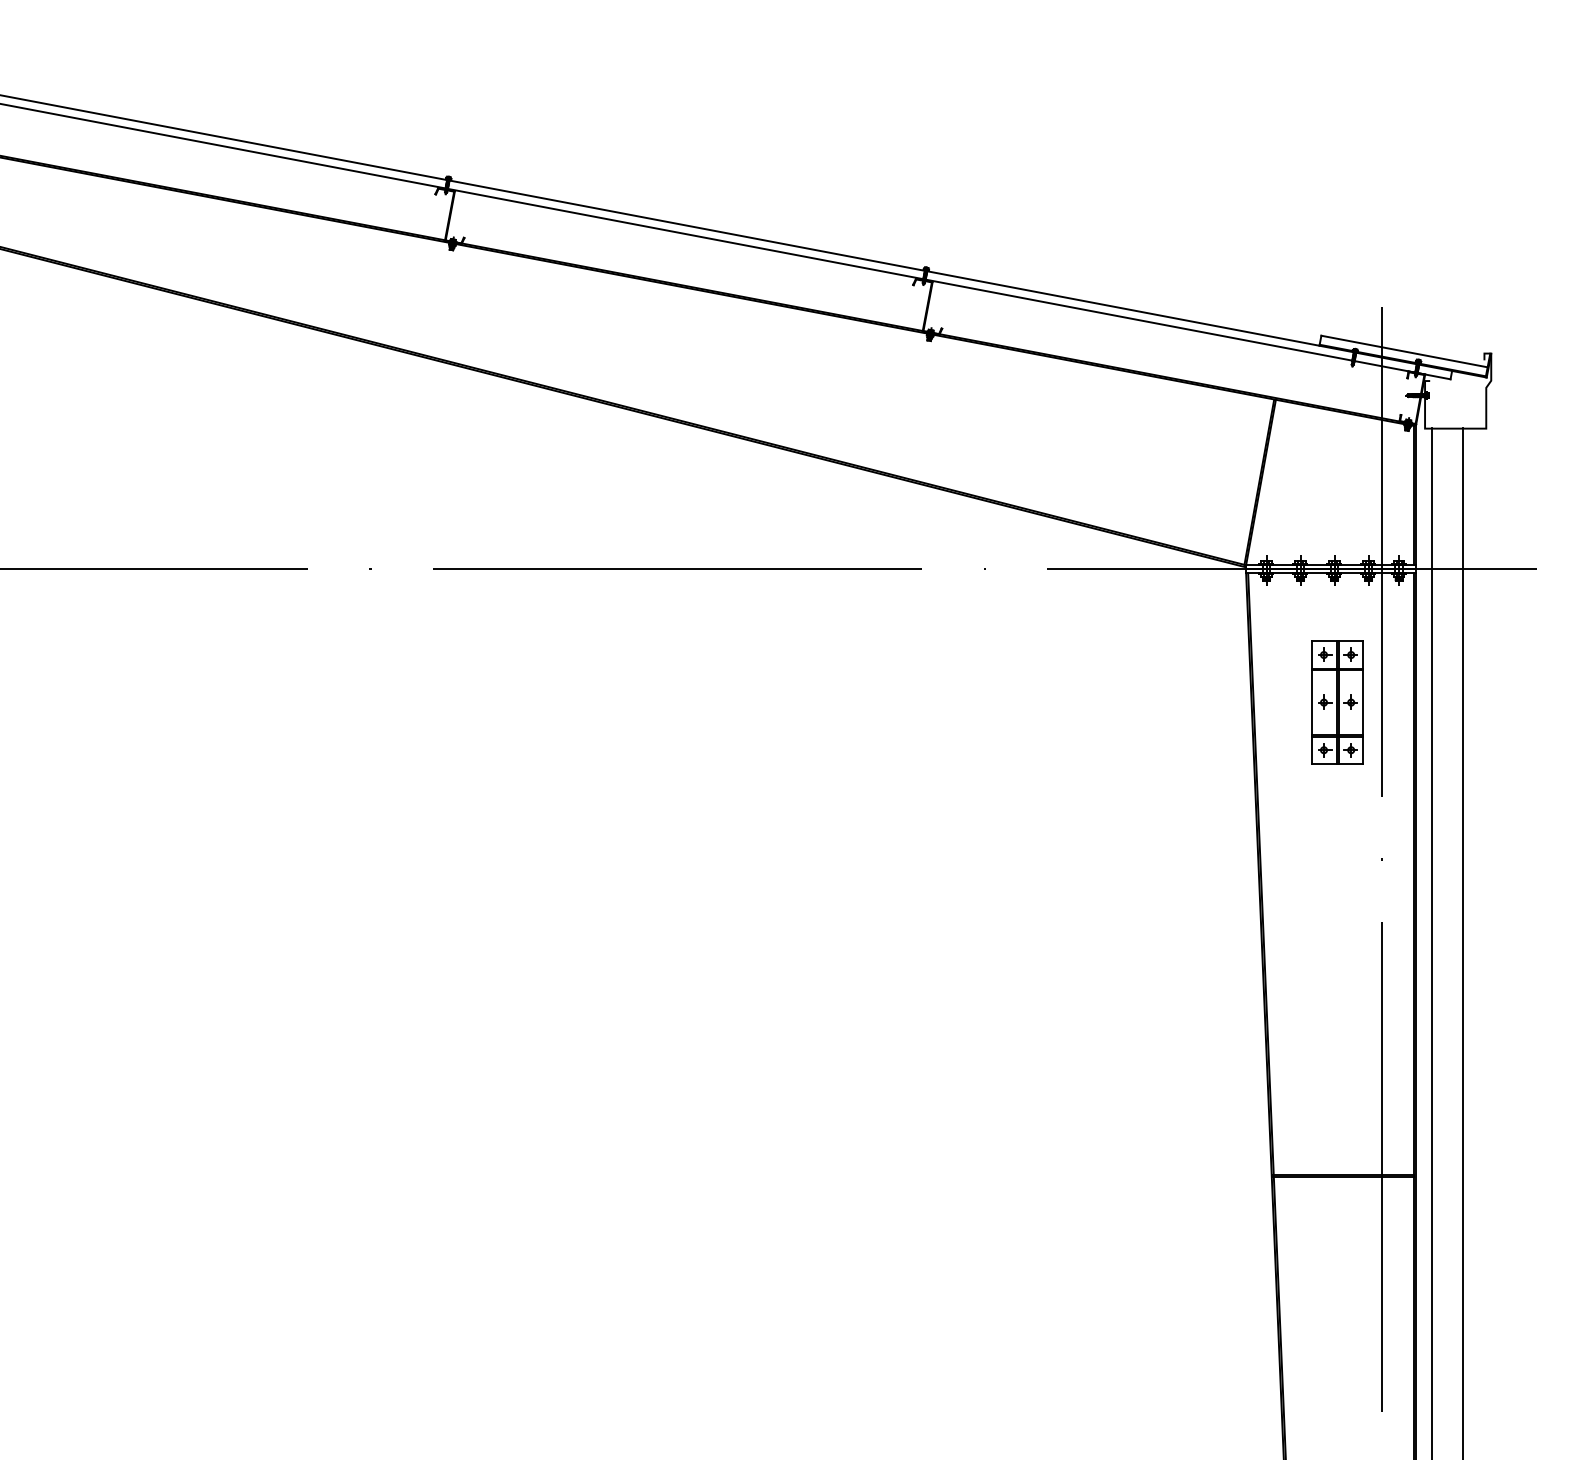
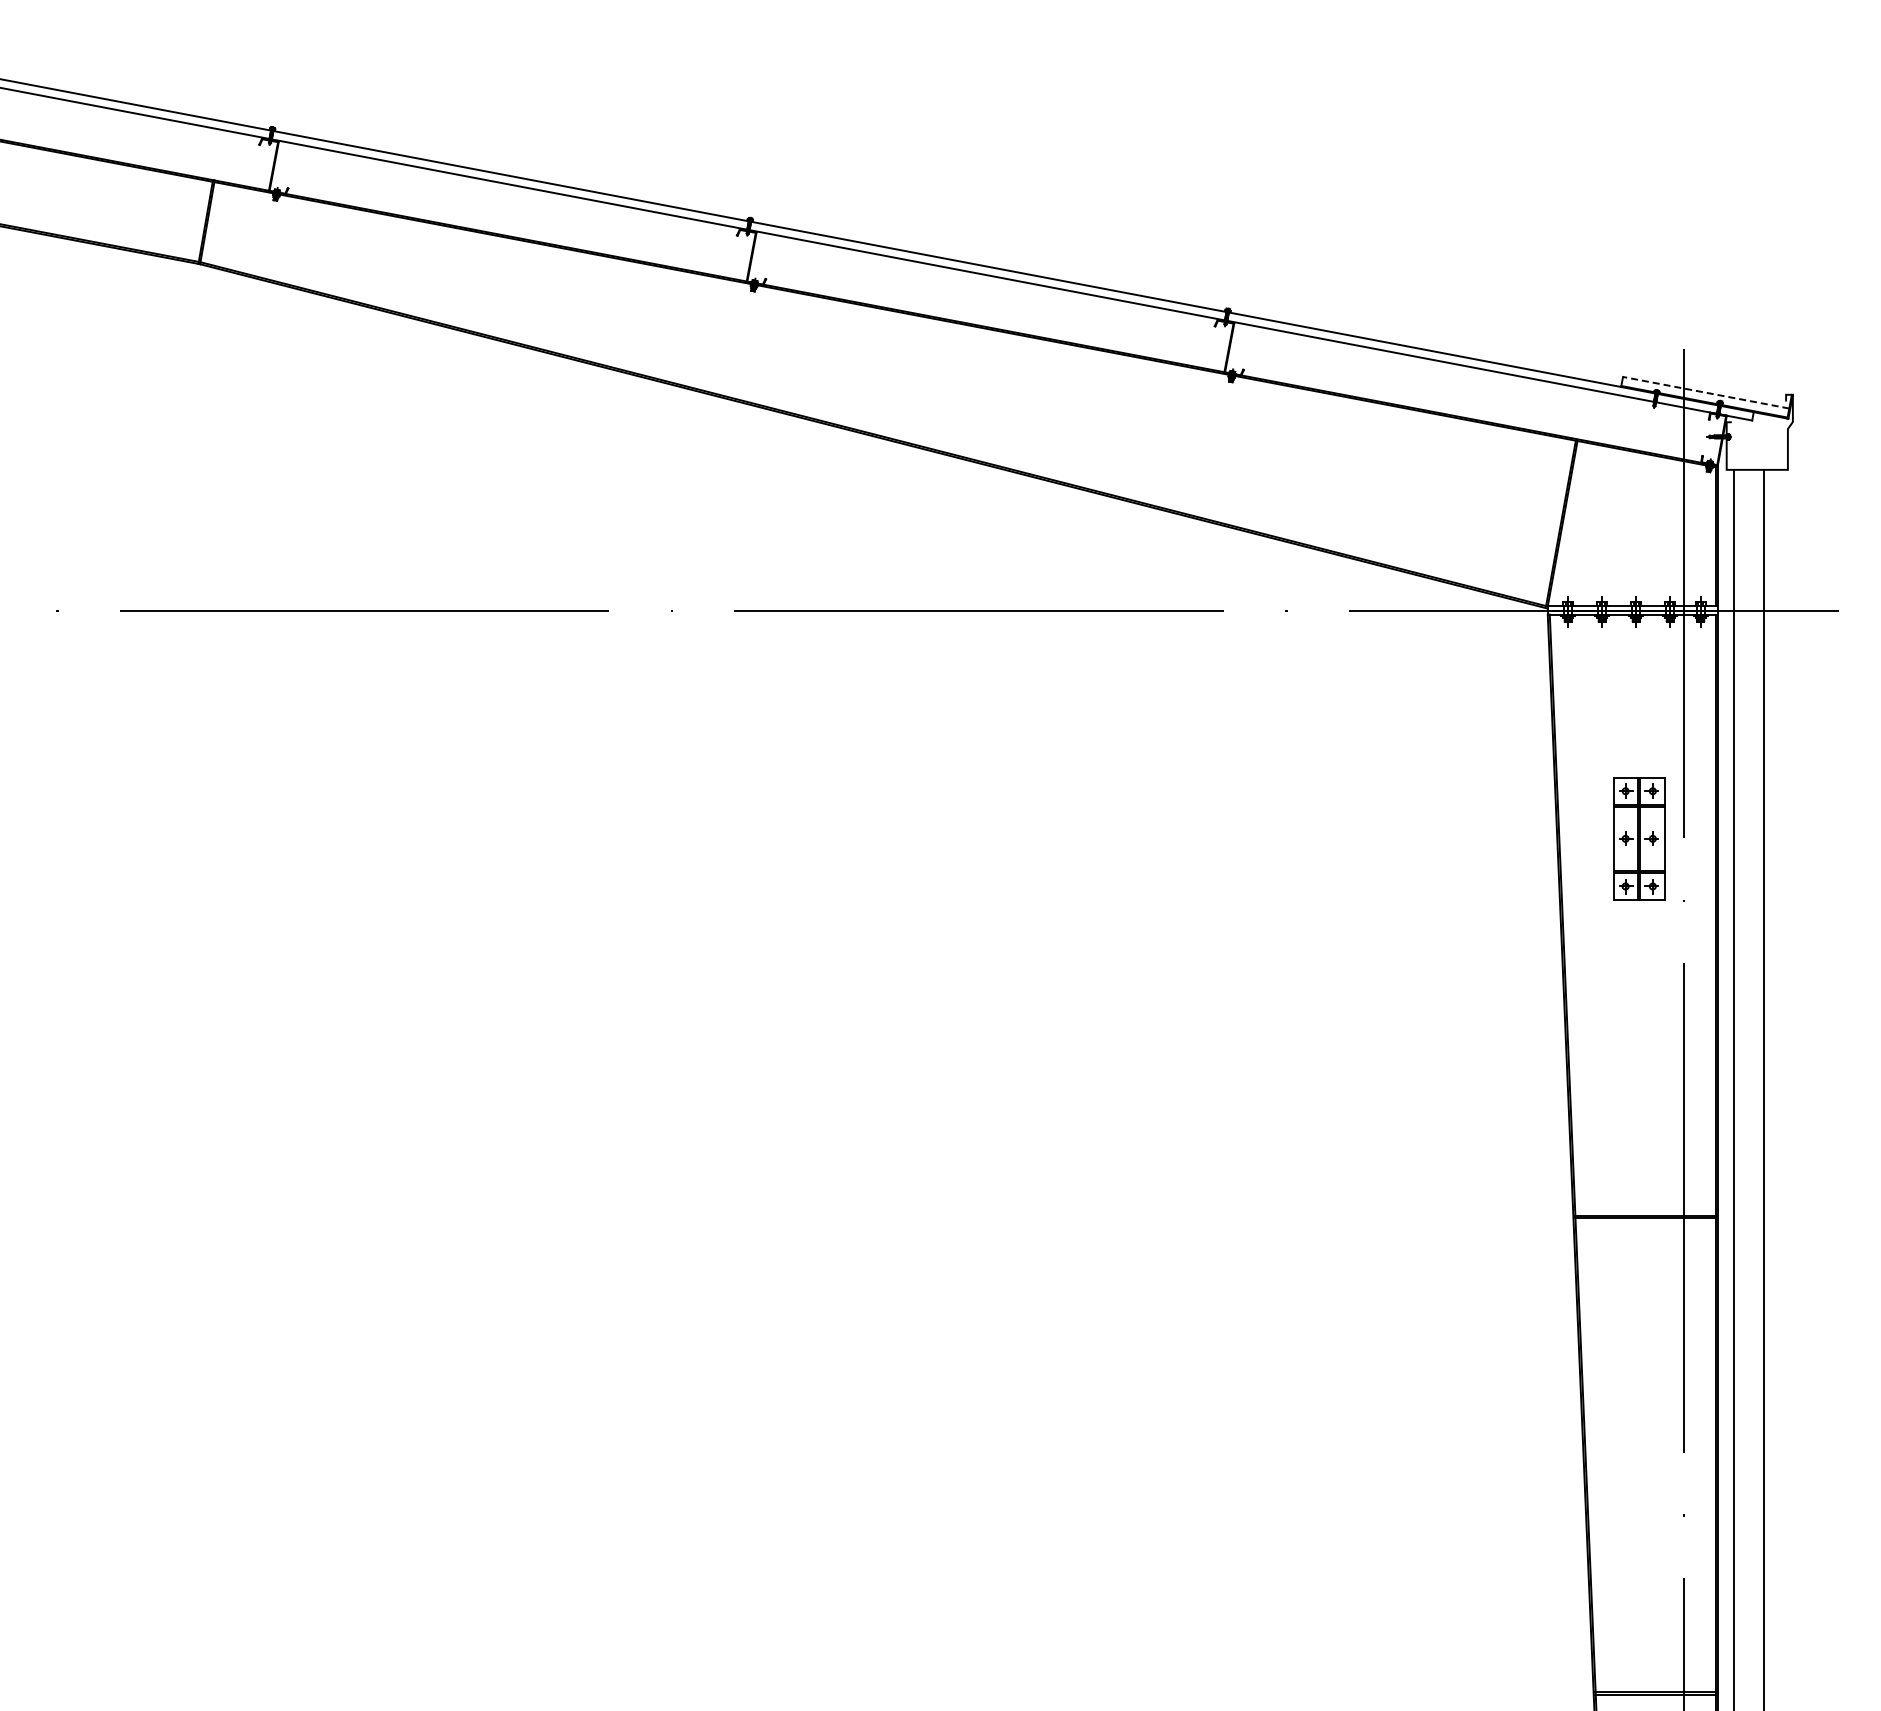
line: (1404, 351) -> (1706, 392), solid -> dashed
part: (1337, 702) -> (1639, 838), moved

